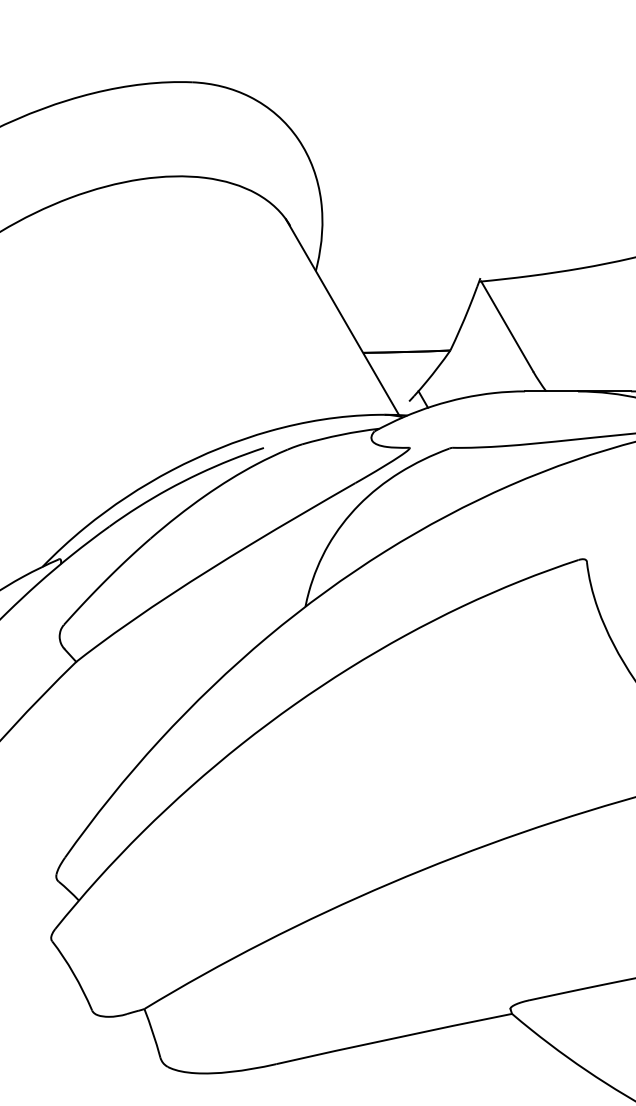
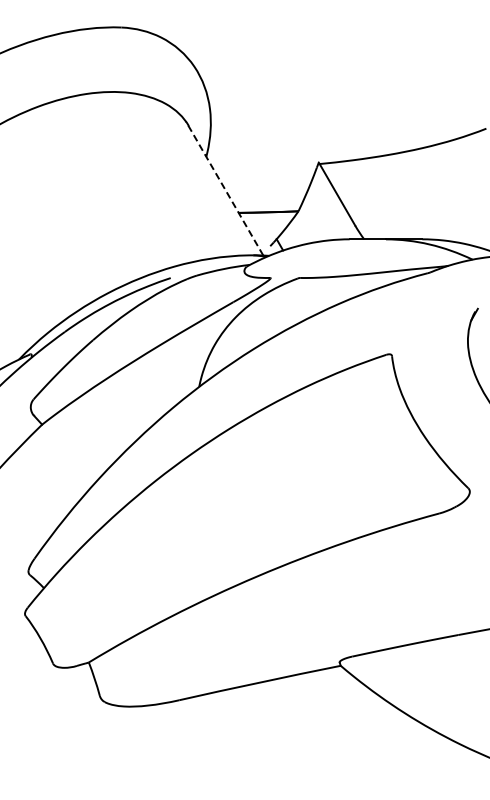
line: (342, 317) -> (224, 188), solid -> dashed

